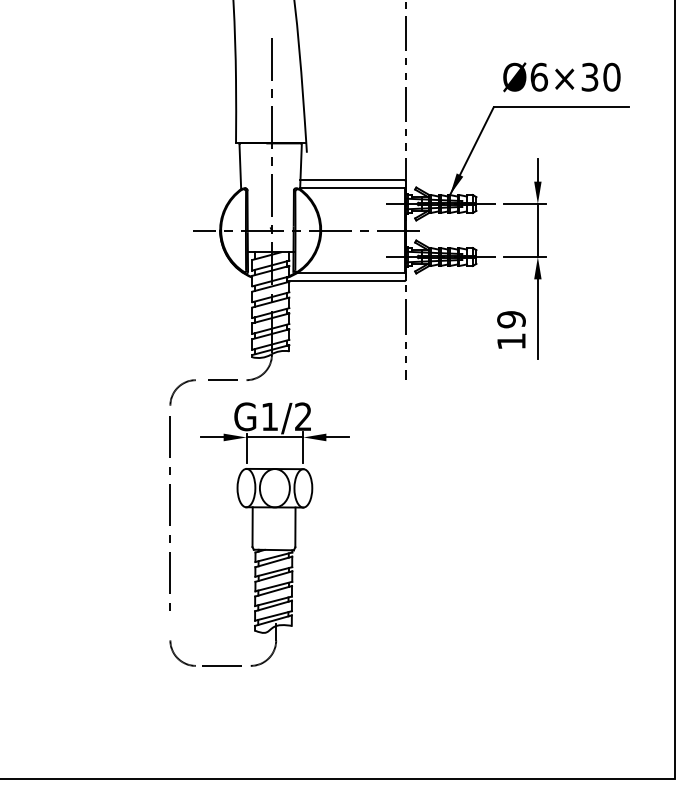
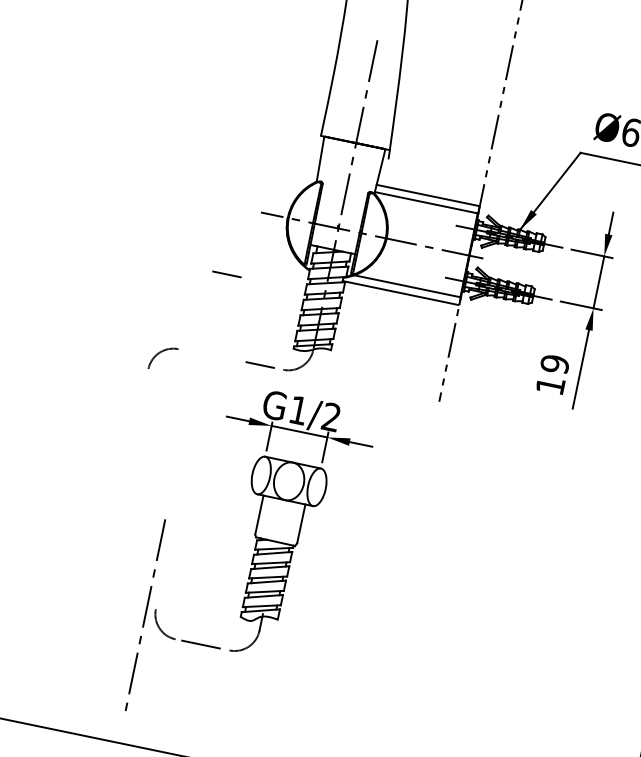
line: (171, 297) -> (226, 273), added
arc: (178, 388) -> (159, 353), moved
line: (169, 513) -> (144, 615), moved

